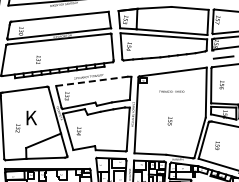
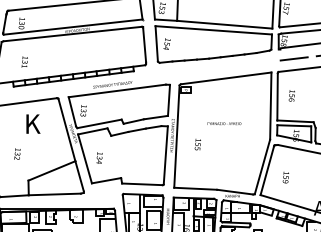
text: (38, 59) -> (24, 61), moved
line: (92, 81) -> (117, 91), dashed -> solid
text: (171, 91) -> (224, 123), moved
text: (31, 117) -> (32, 123), moved
text: (169, 121) -> (197, 144), moved

